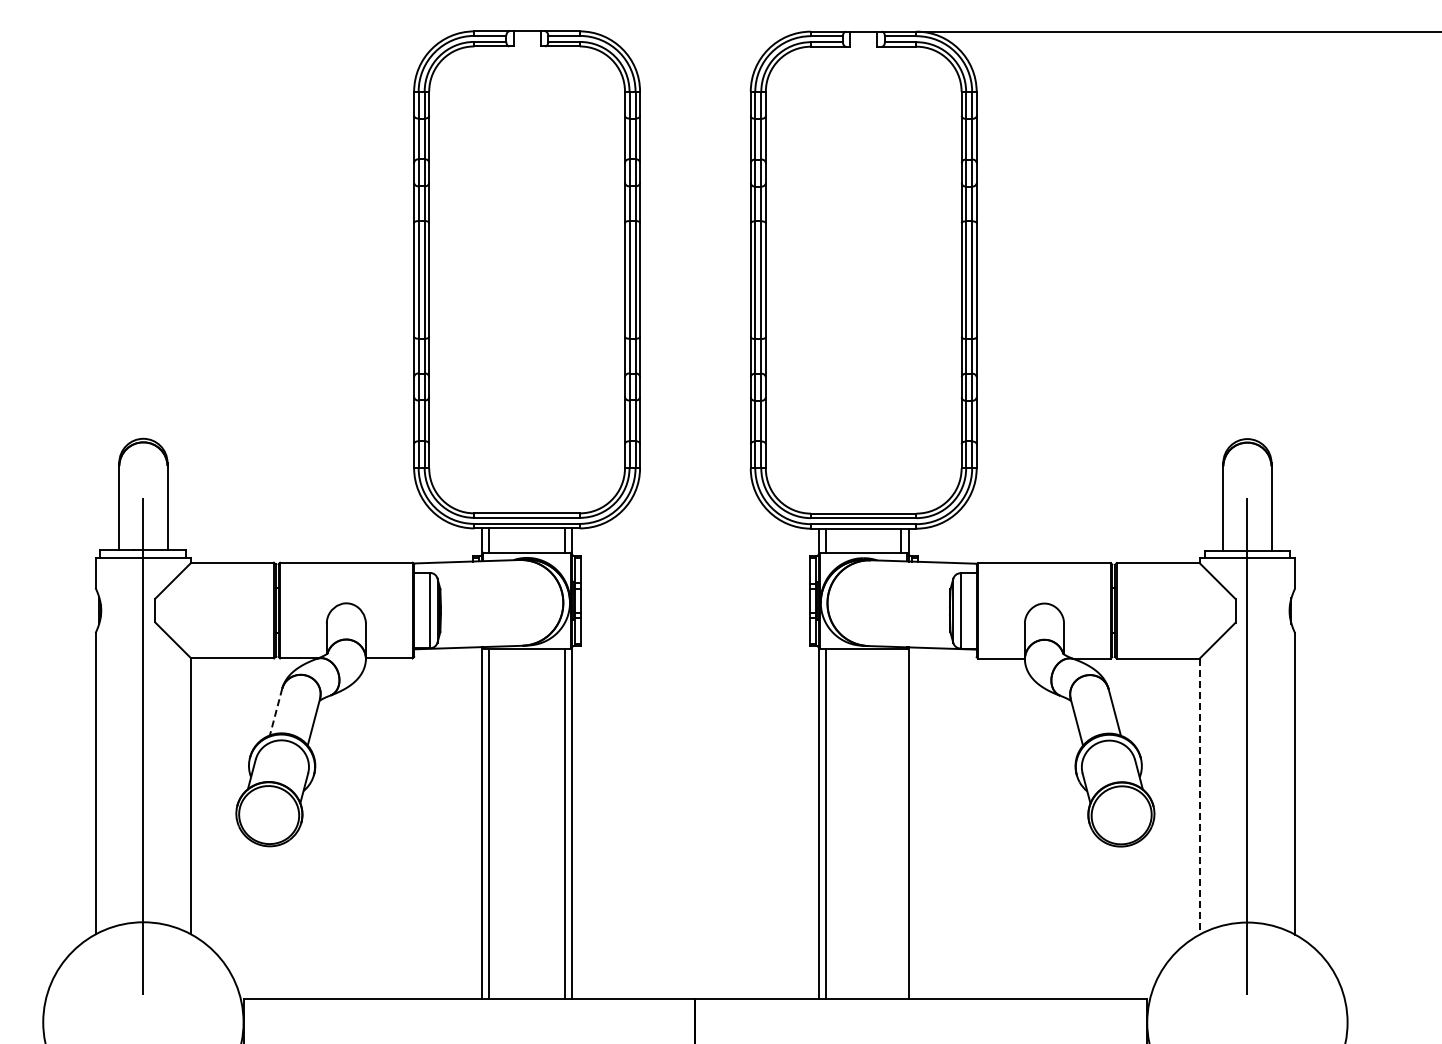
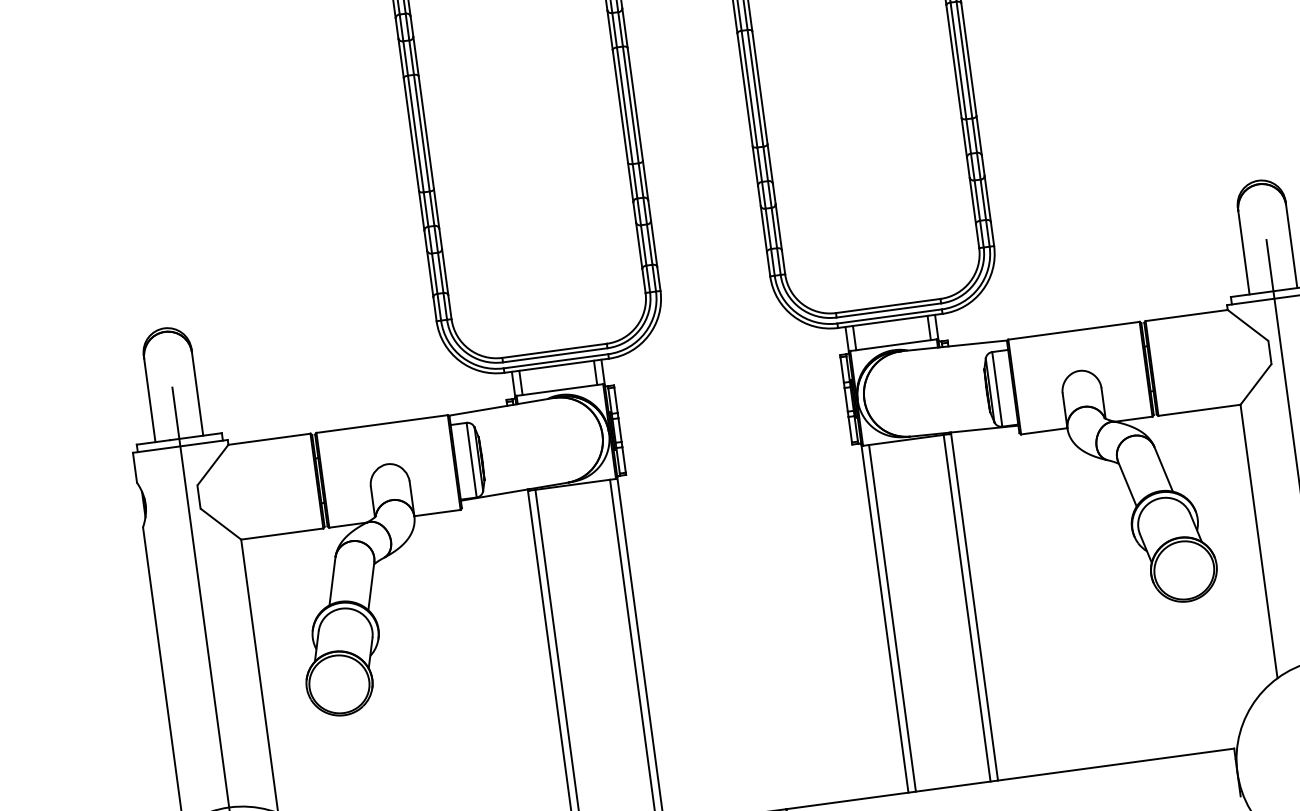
line: (275, 712) -> (331, 581), dashed -> solid
line: (1199, 796) -> (1258, 541), dashed -> solid
line: (901, 823) -> (967, 608), added

